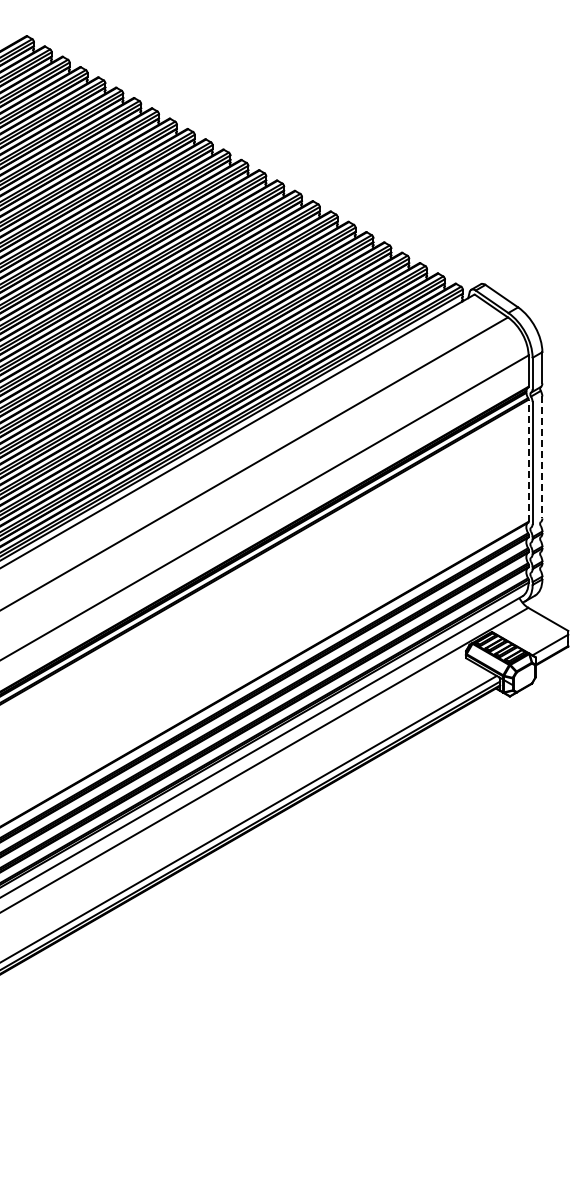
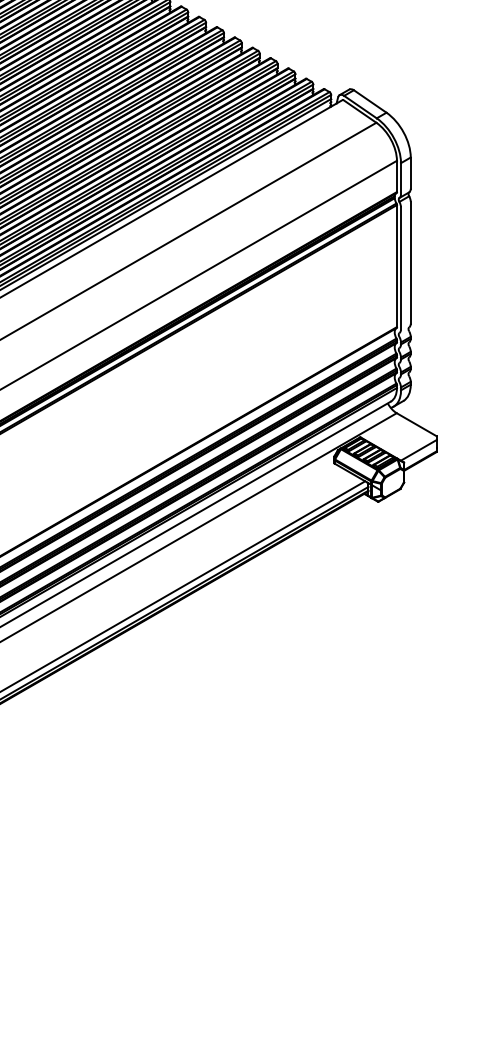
line: (542, 457) -> (410, 262), dashed -> solid
line: (528, 460) -> (396, 265), dashed -> solid

